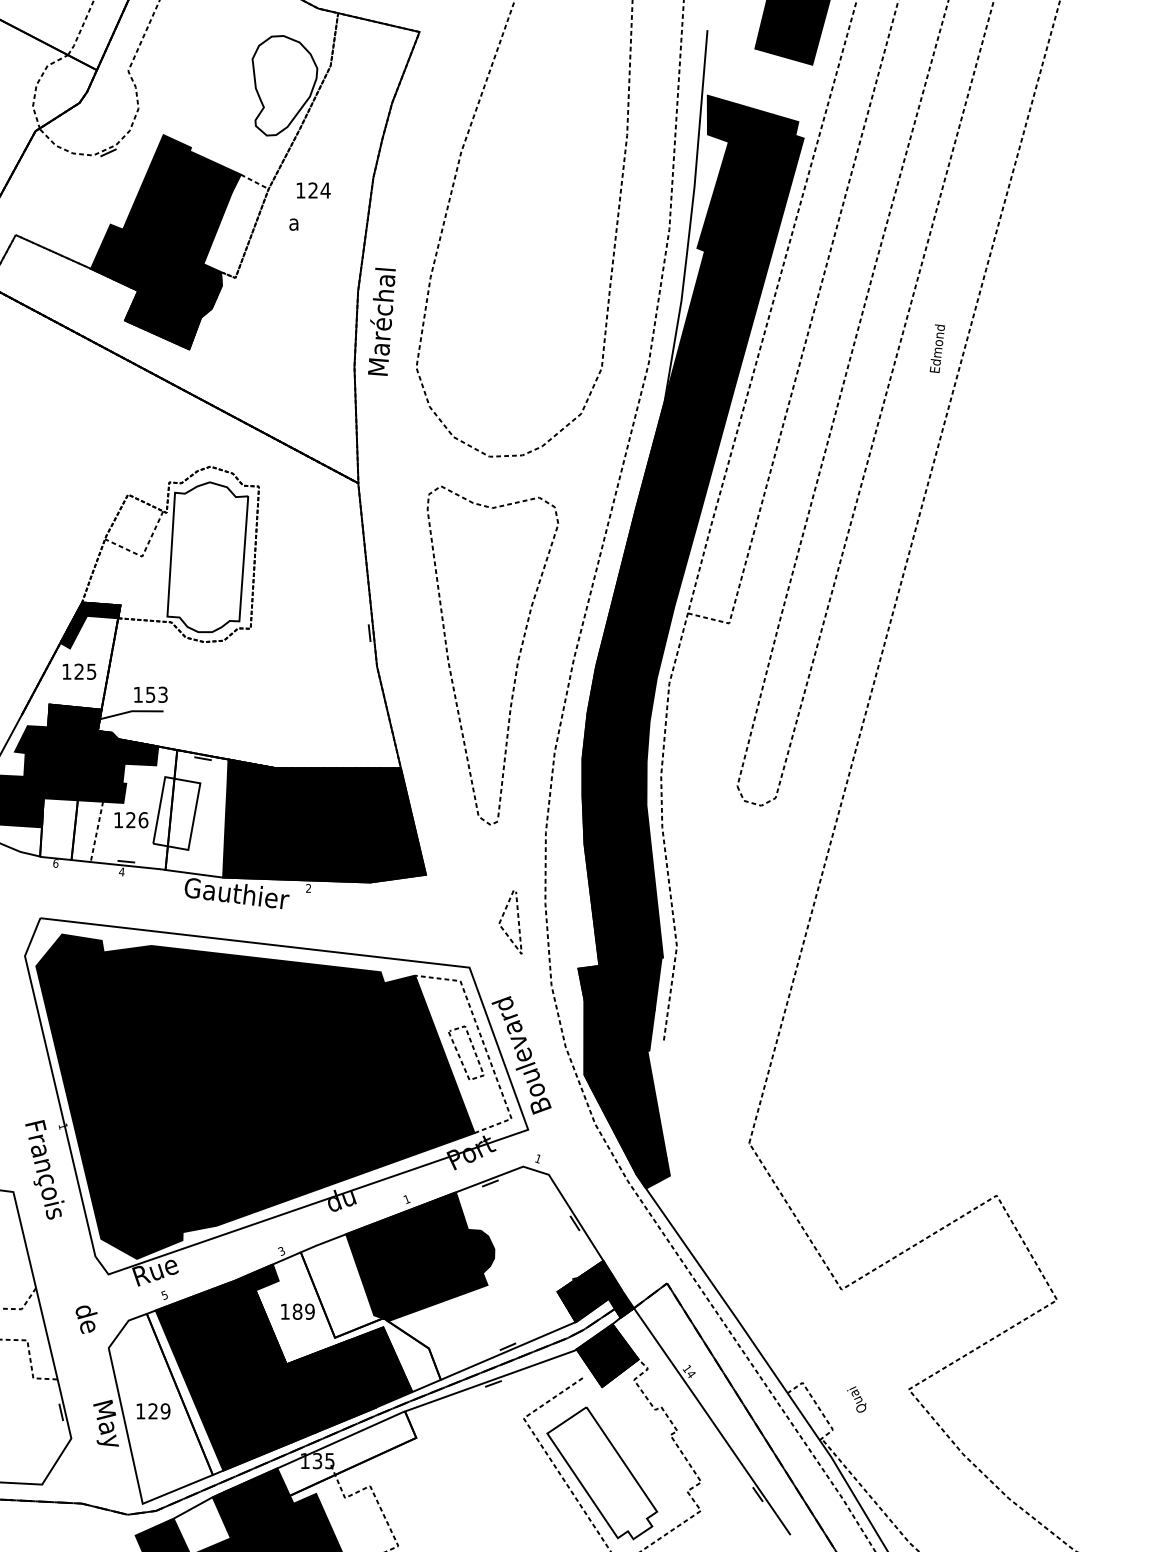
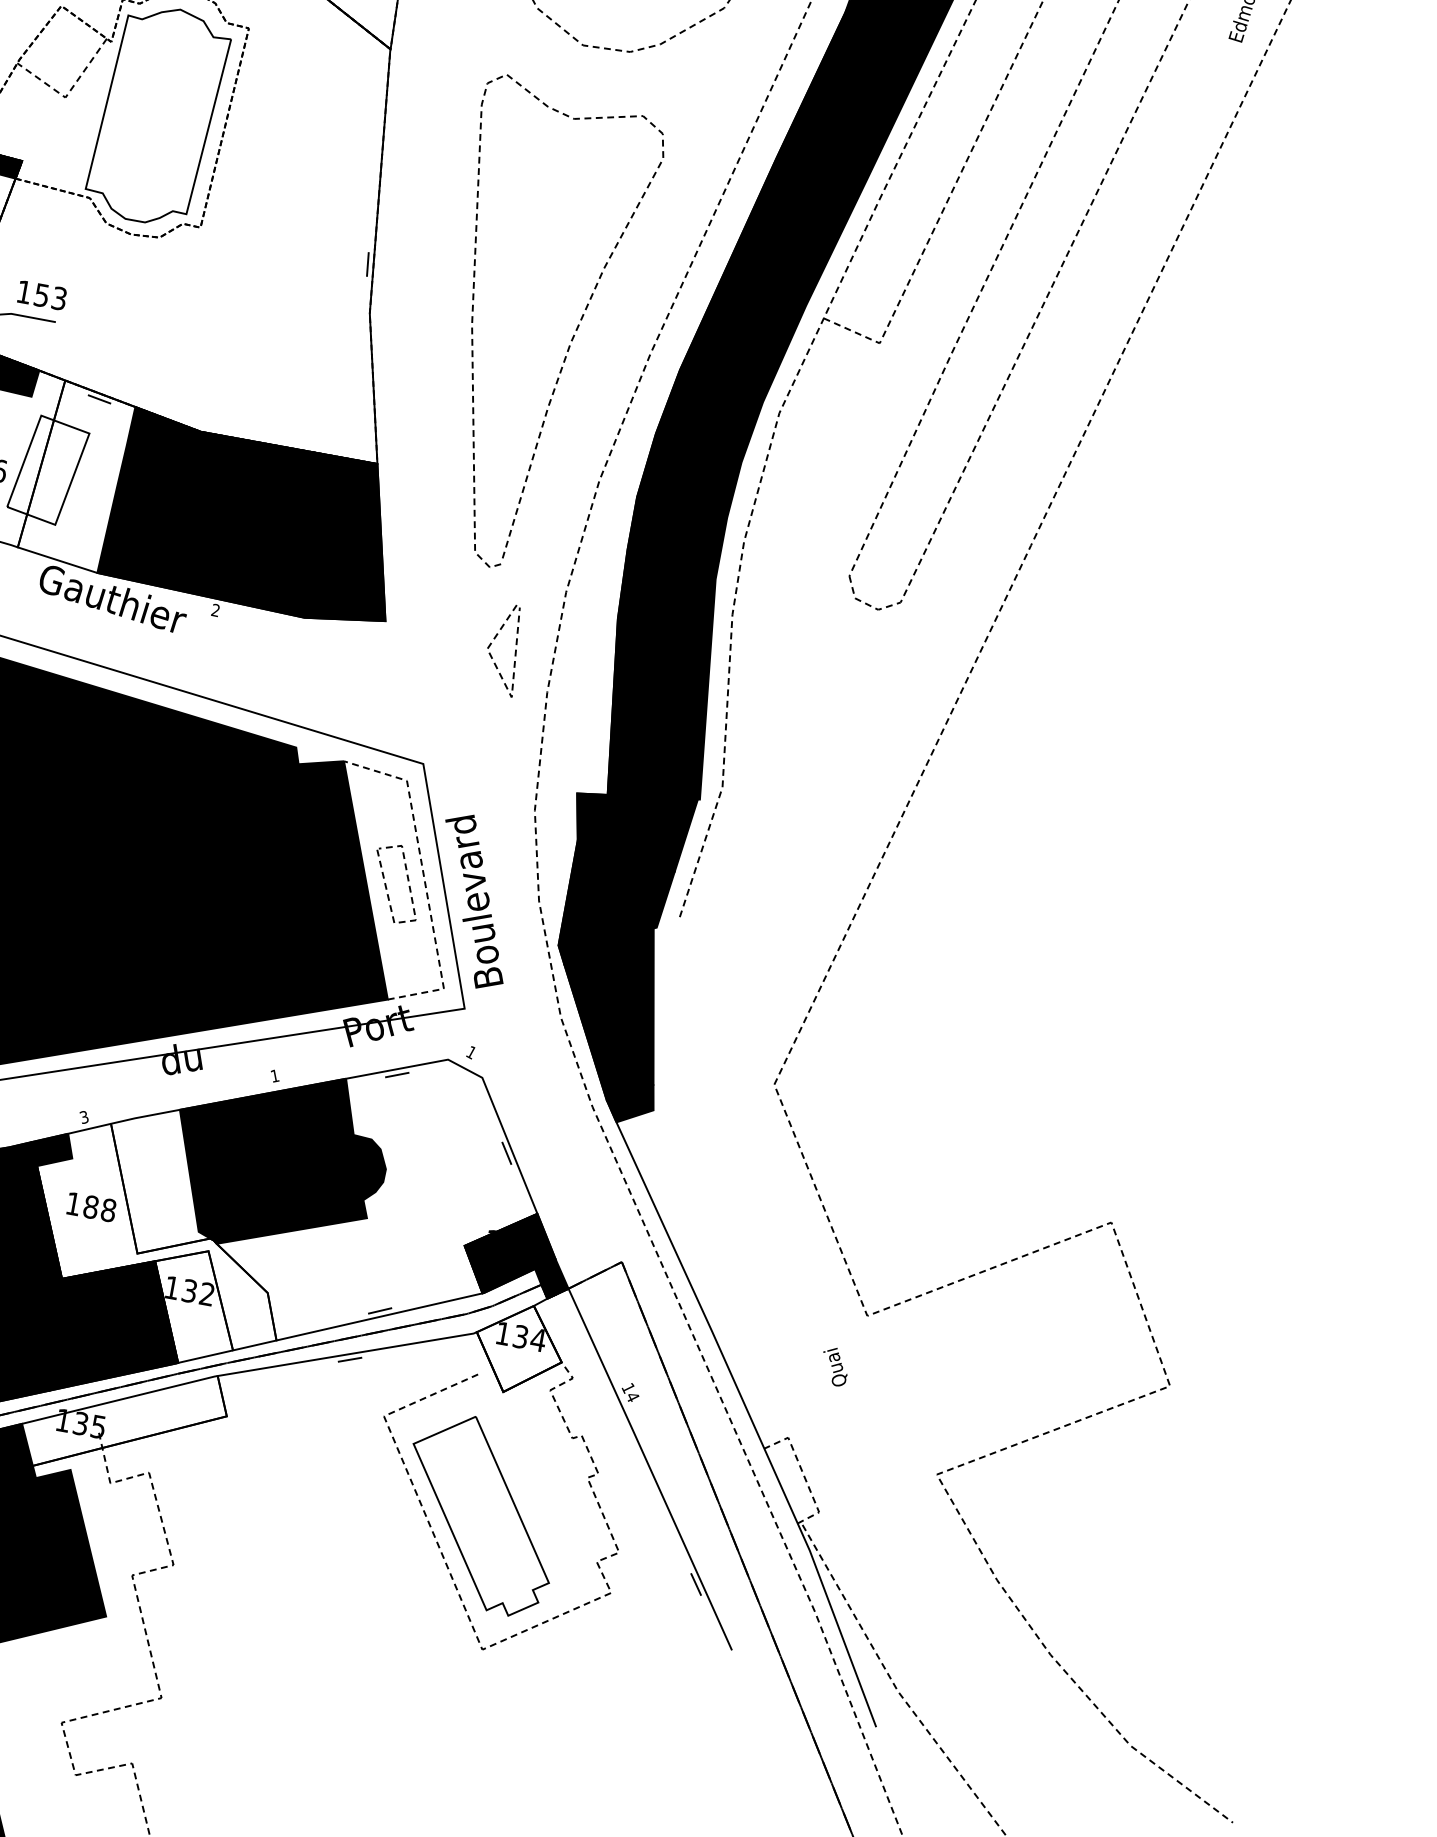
line: (517, 921) -> (514, 650), moved
text: (309, 1311) -> (108, 1209), 189 -> 188
fill: (607, 1355) -> (518, 1348), removed
fill: (380, 1367) -> (194, 1307), removed
text: (856, 1399) -> (834, 1366), moved

